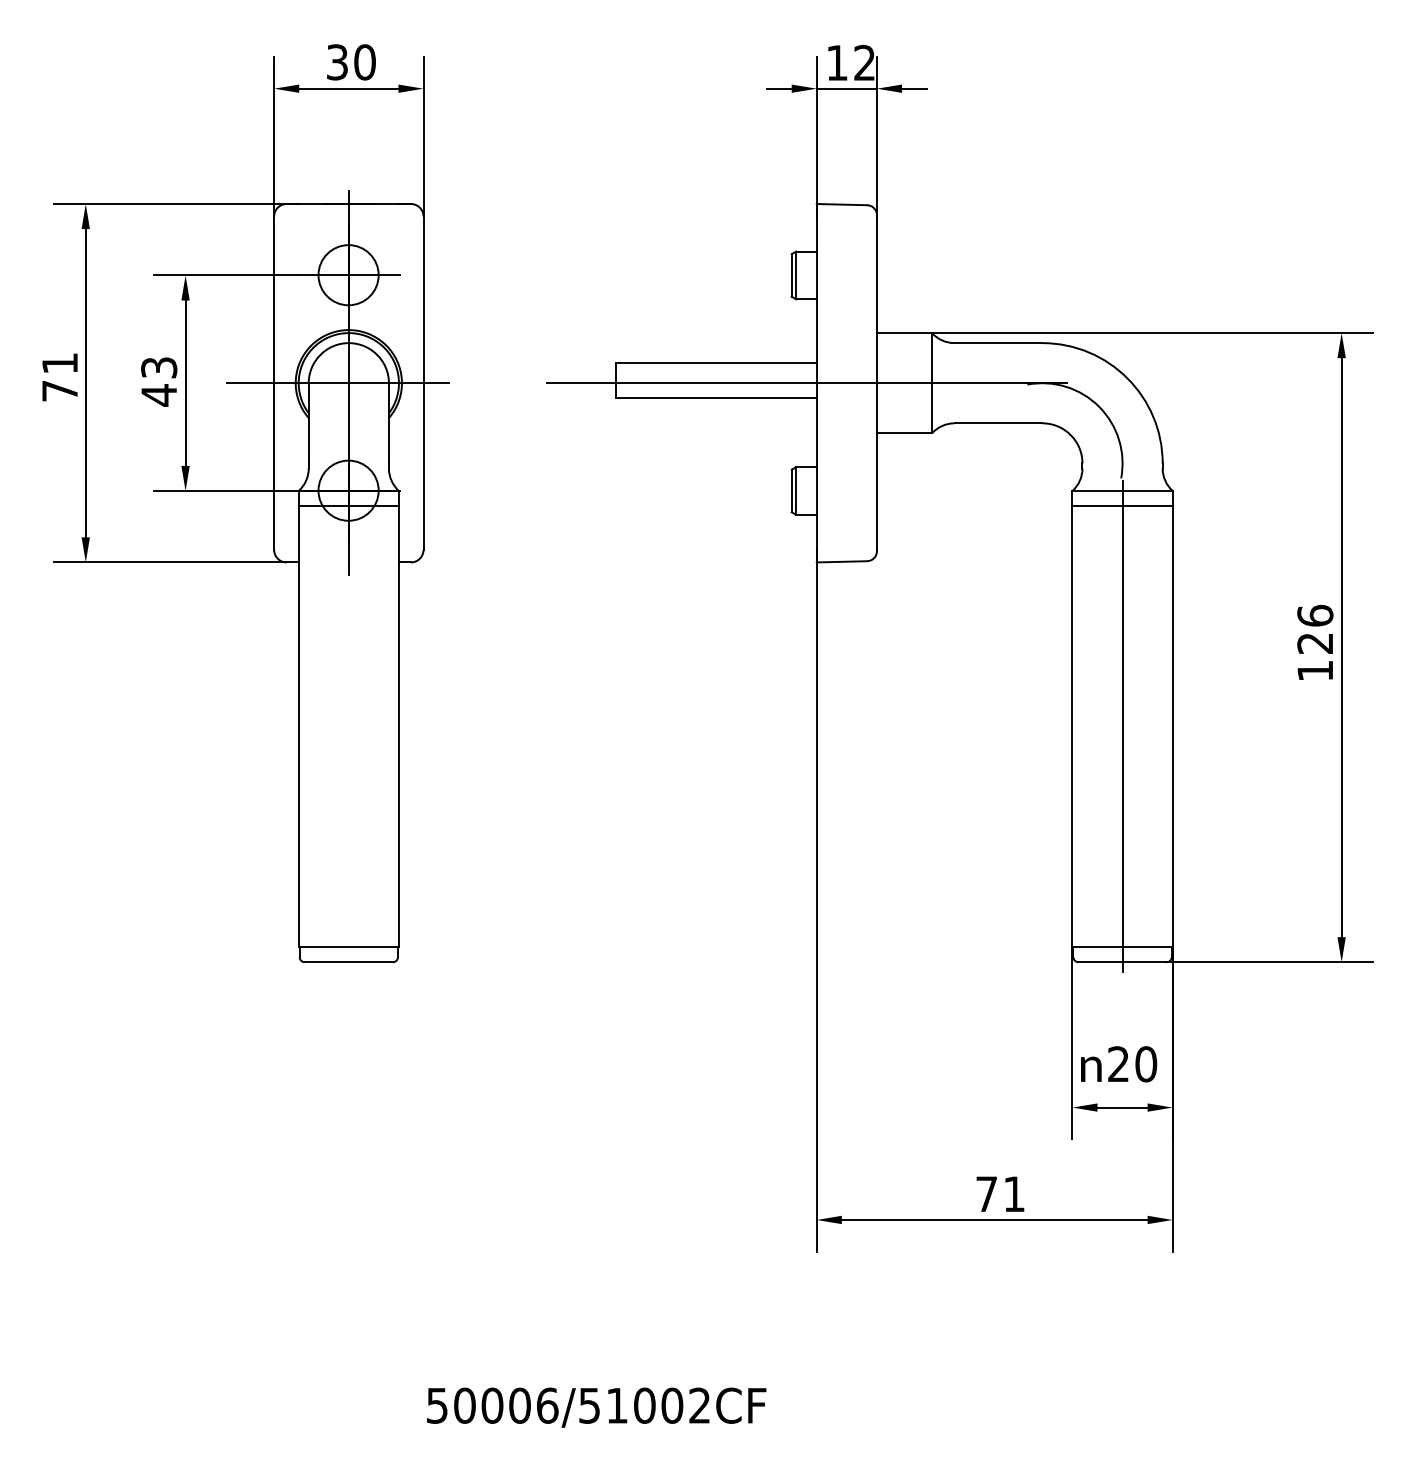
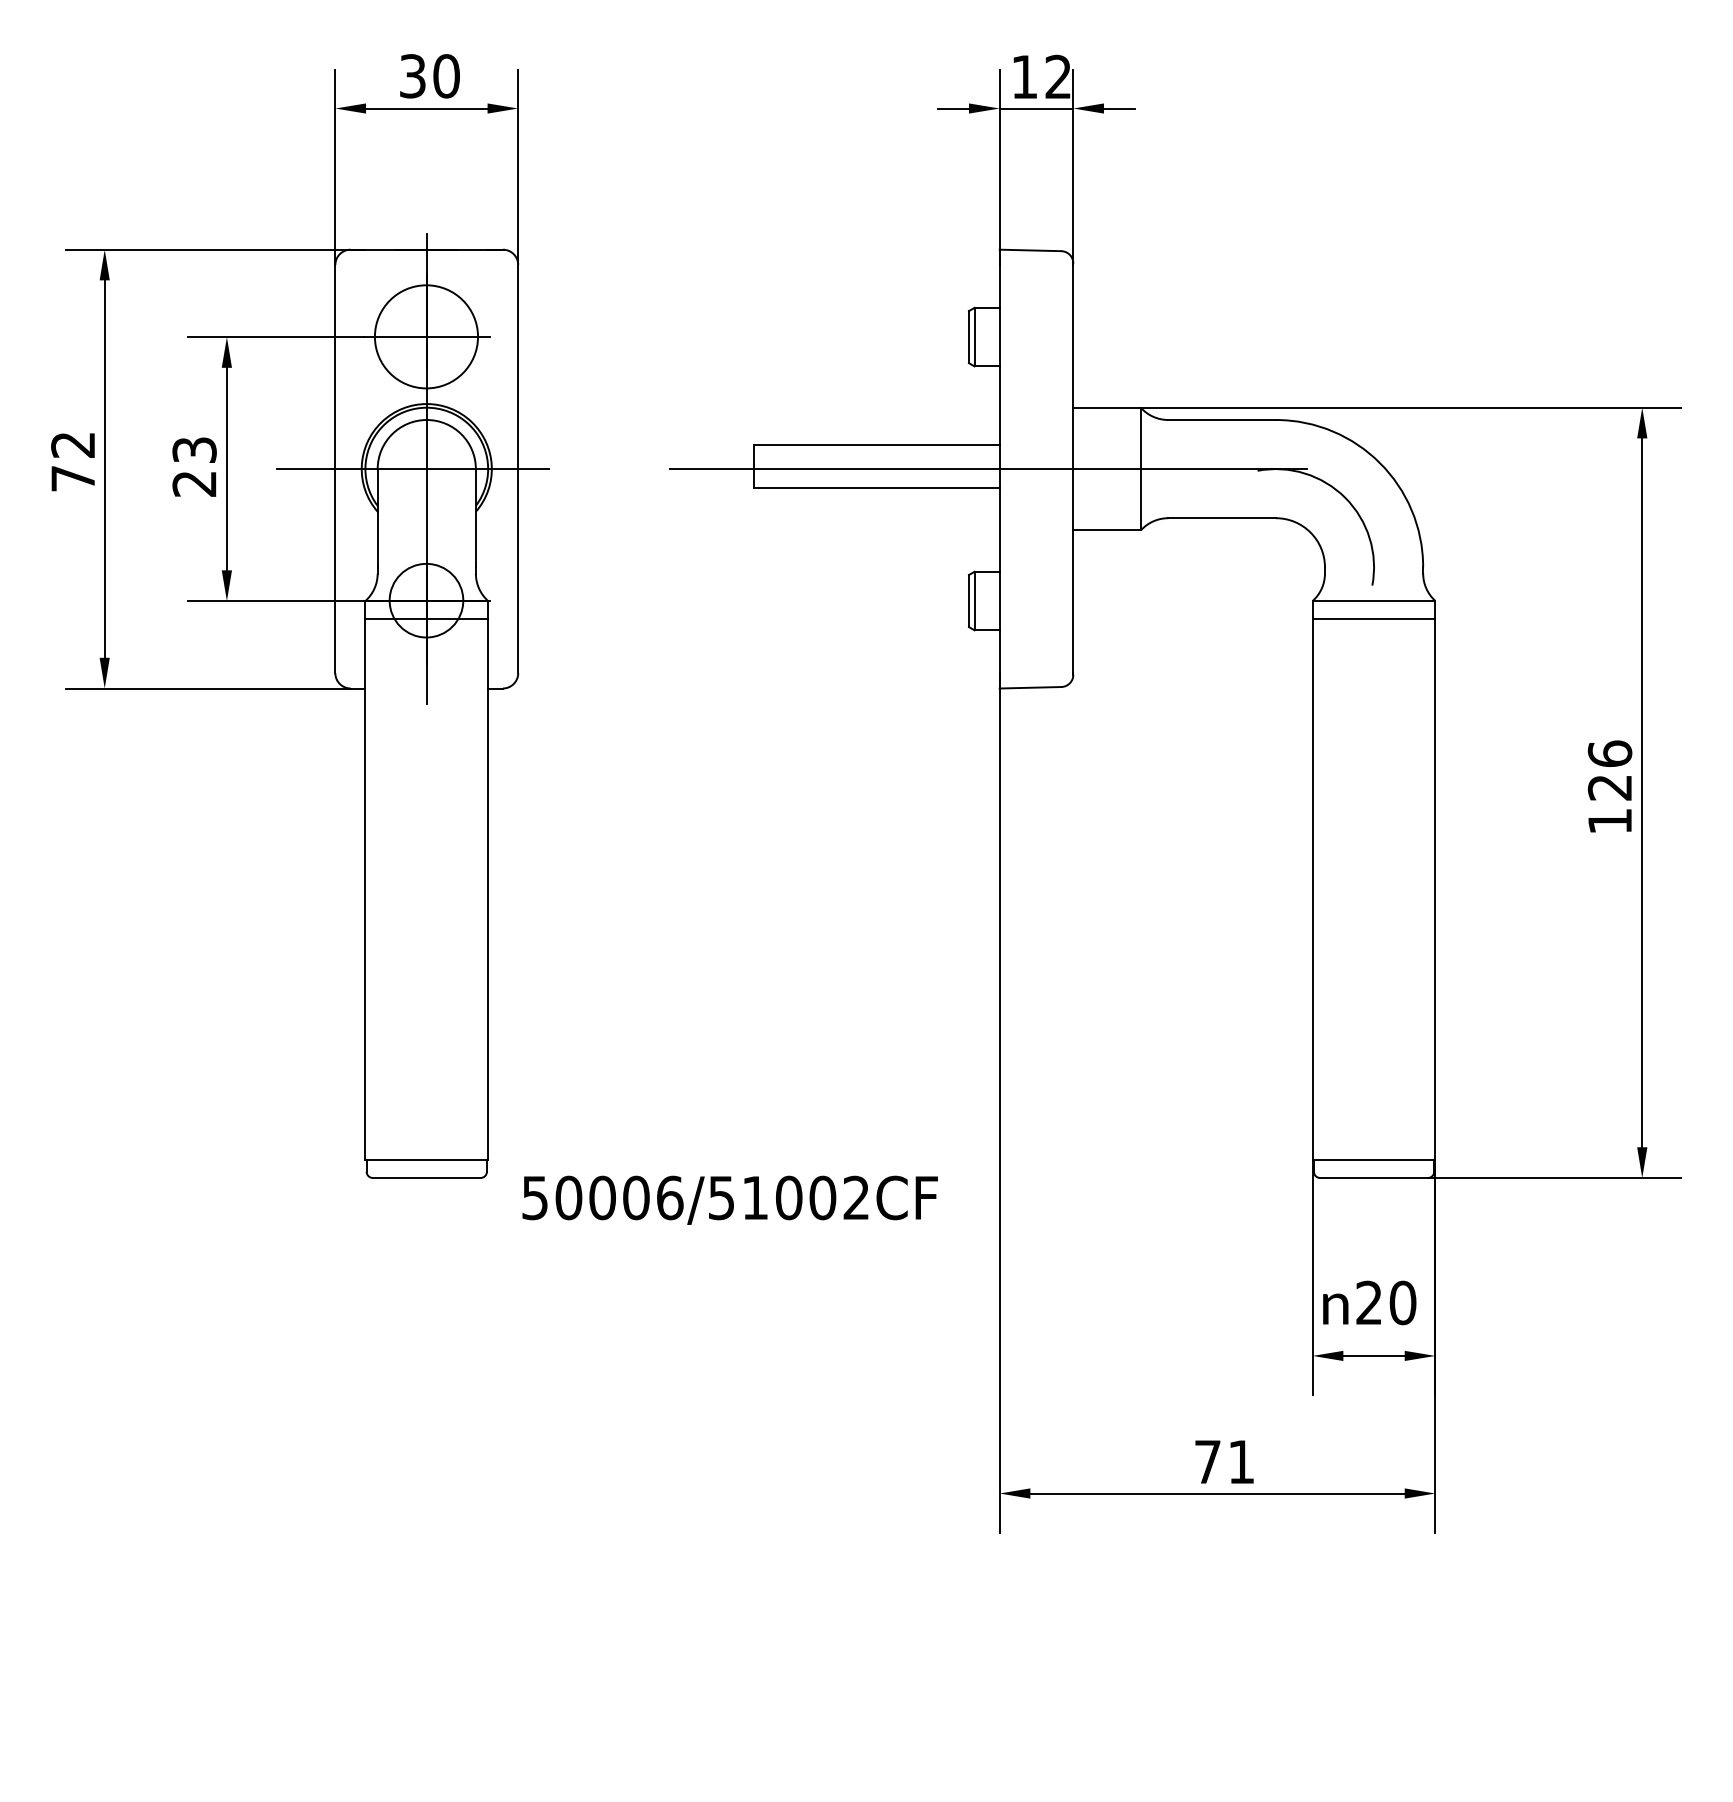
circle: (348, 274) -> (426, 336), size x1.4
text: (59, 363) -> (72, 445), 71 -> 72
text: (159, 395) -> (194, 484), 43 -> 23
line: (1122, 726) -> (1374, 889), removed
text: (596, 1407) -> (729, 1199), moved

